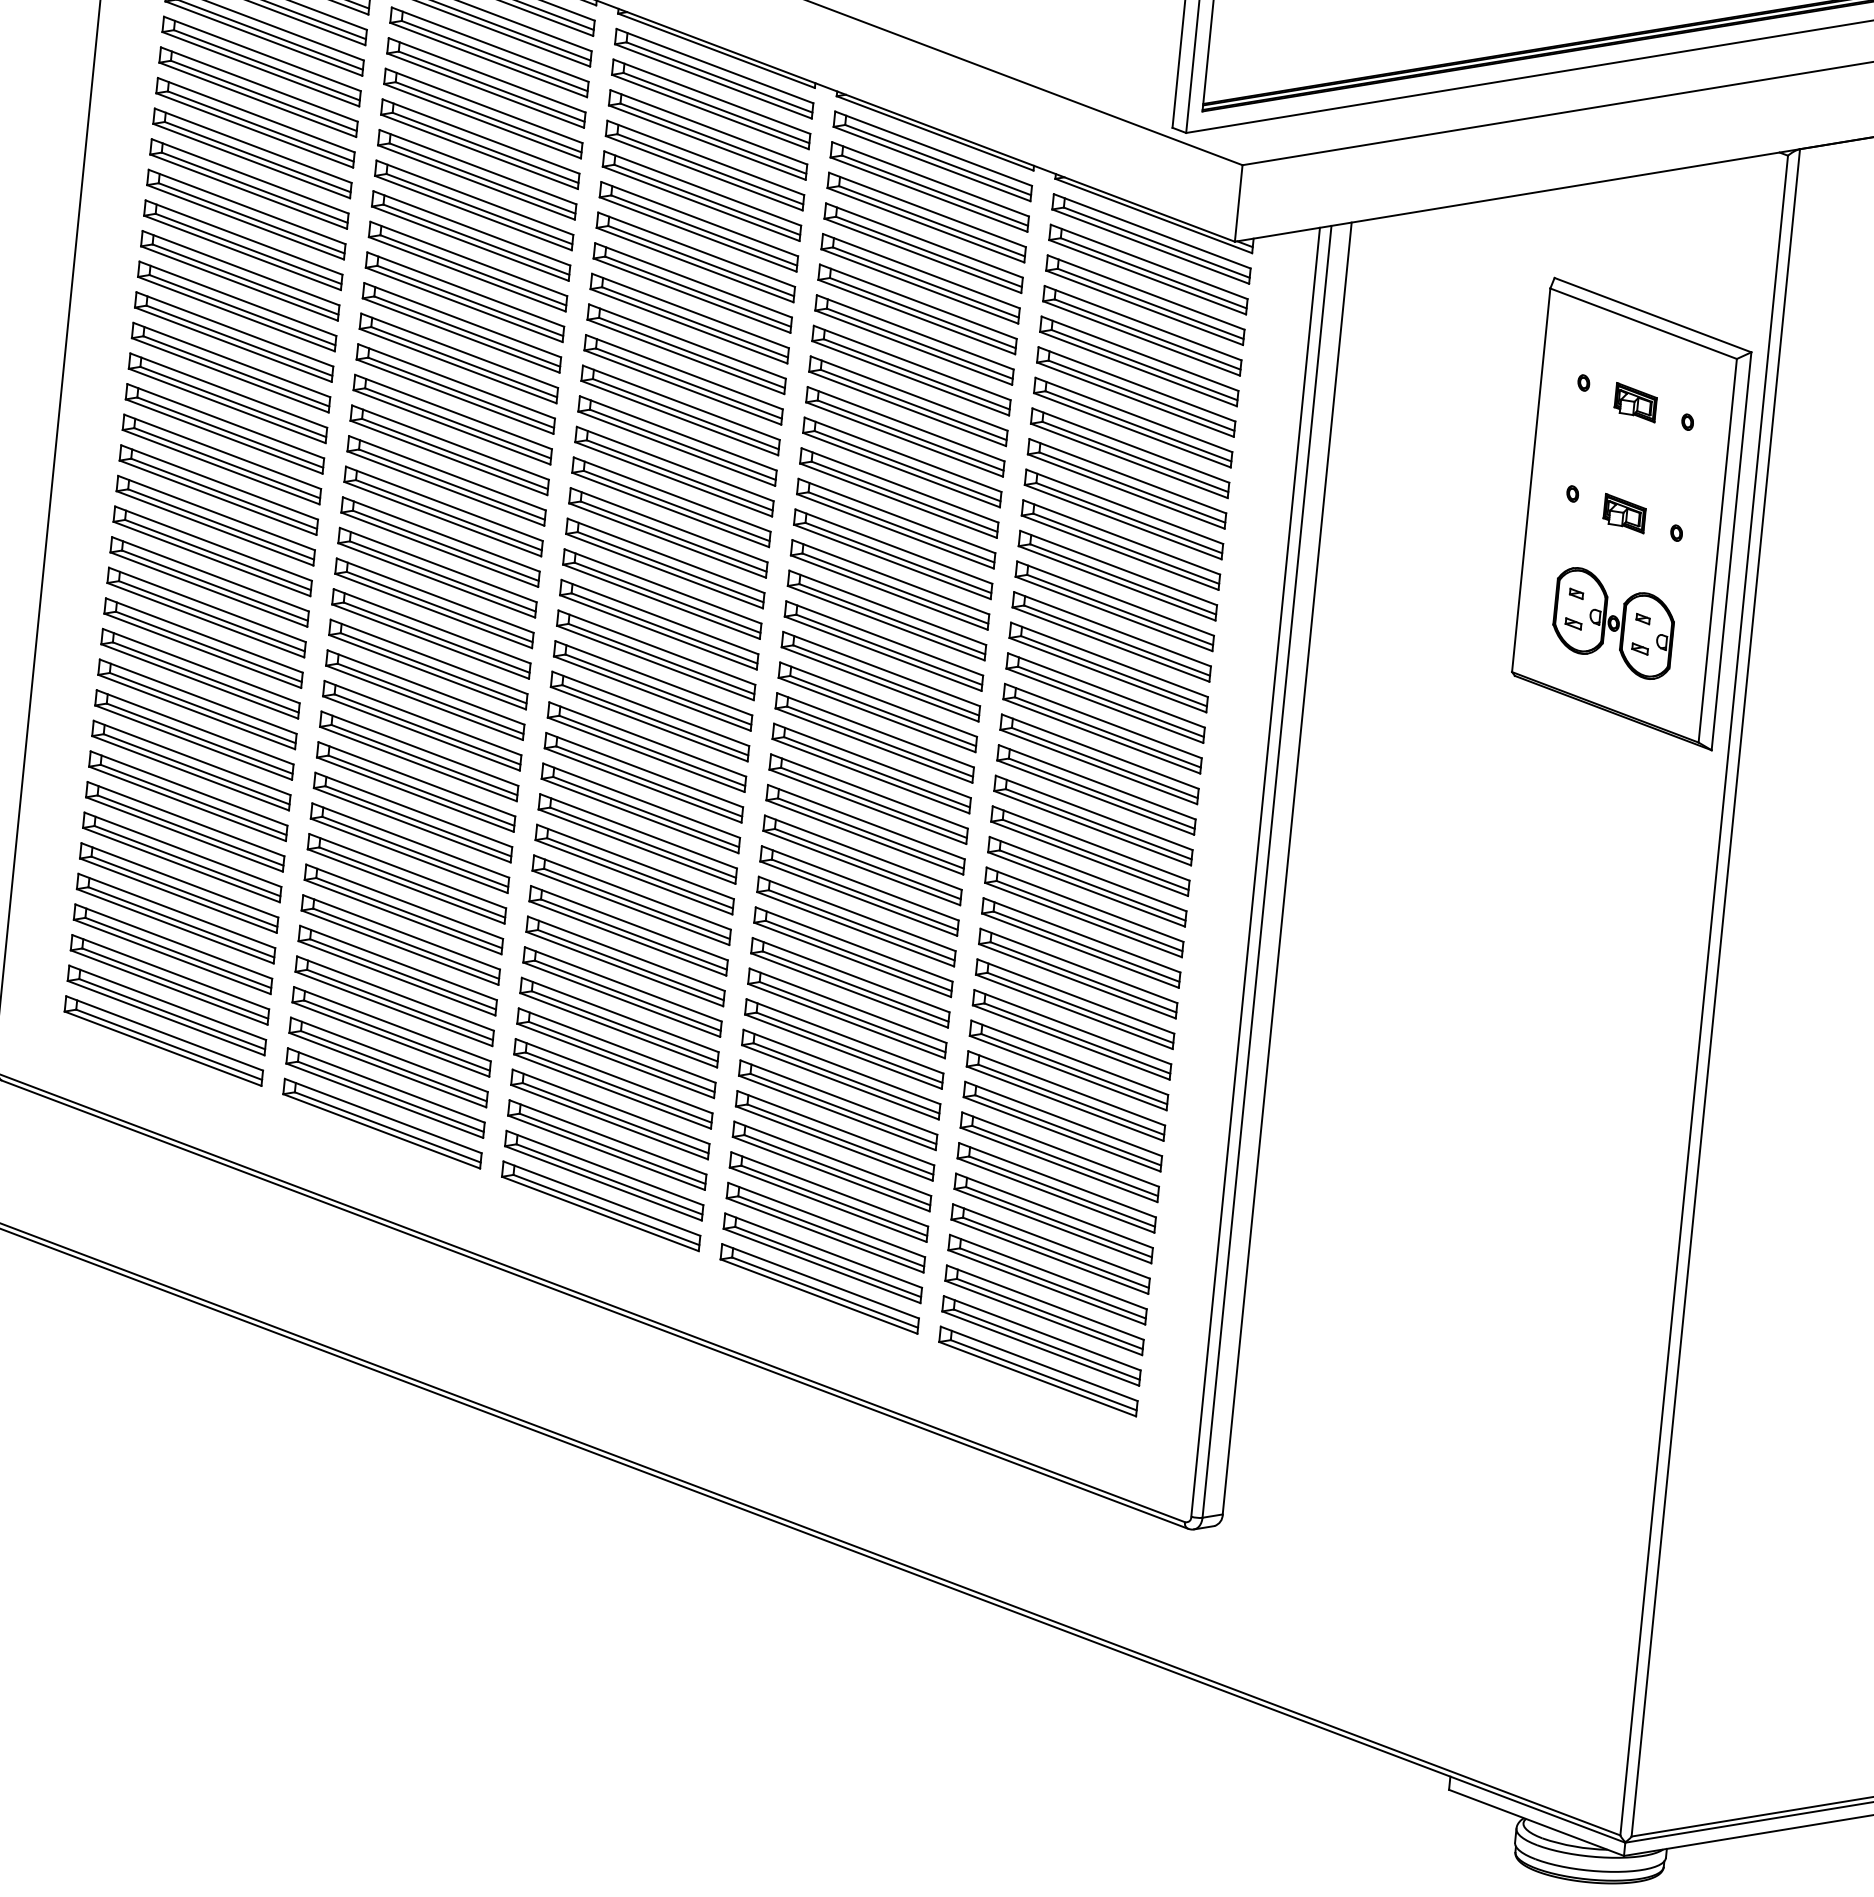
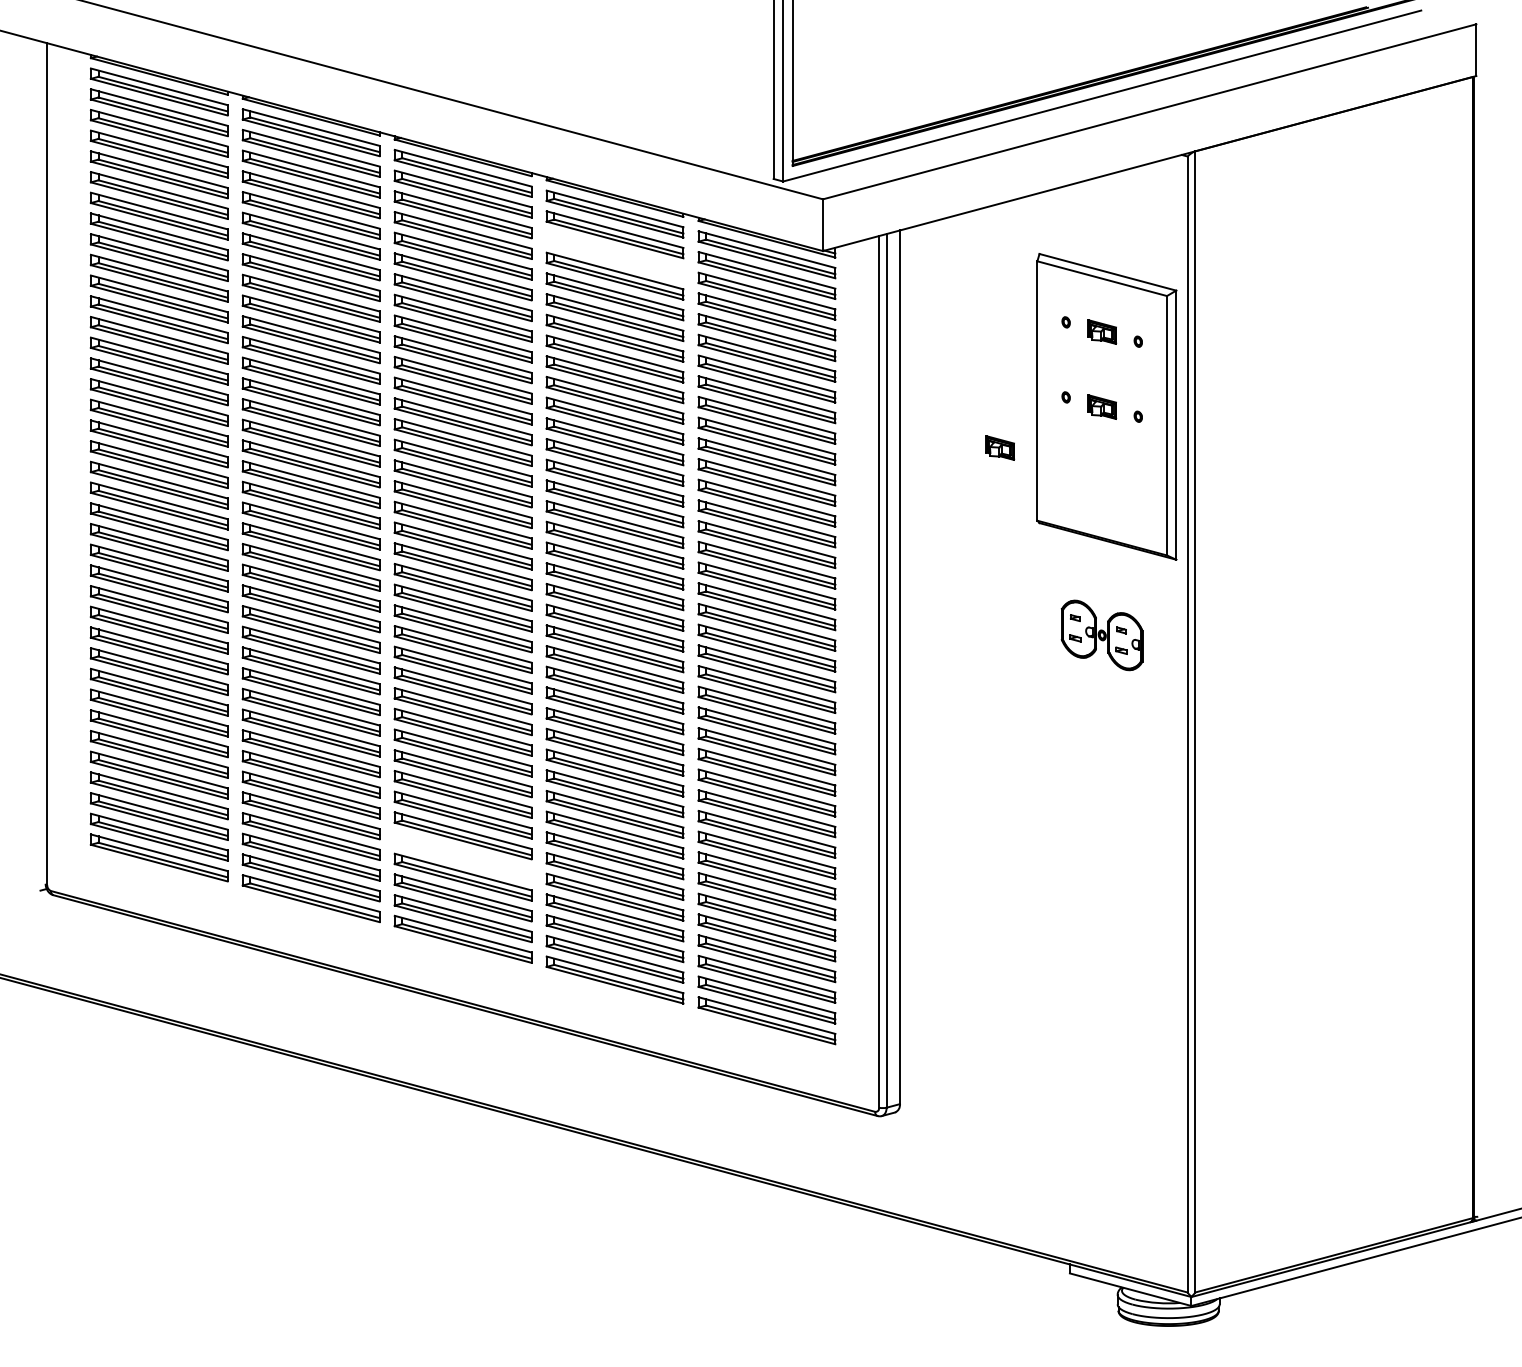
part: (925, 217) -> (614, 255), removed
part: (1468, 558) -> (1000, 447), added
part: (1612, 623) -> (1101, 635), moved
part: (612, 1083) -> (462, 856), removed

